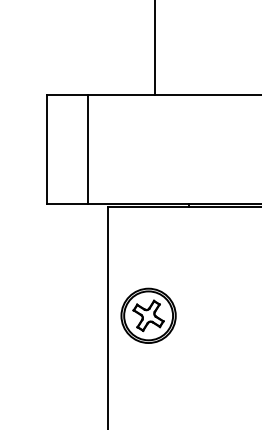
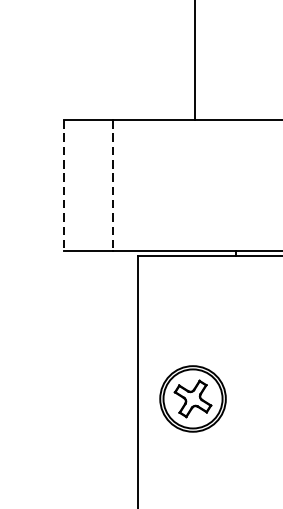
line: (46, 149) -> (63, 185), solid -> dashed
line: (87, 149) -> (113, 185), solid -> dashed
part: (148, 315) -> (192, 398), moved

